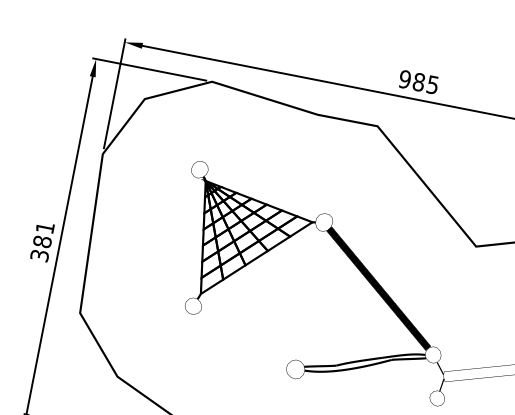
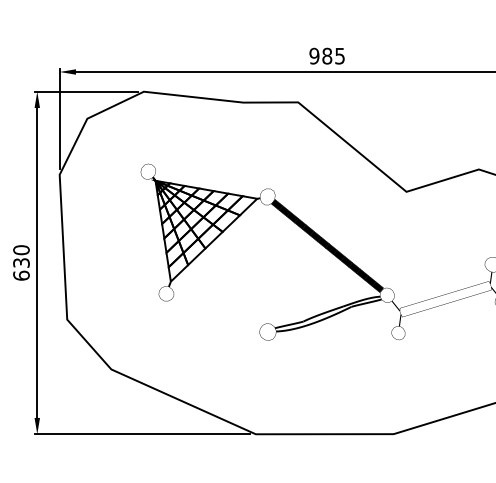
text: (42, 241) -> (21, 262), 381 -> 630

